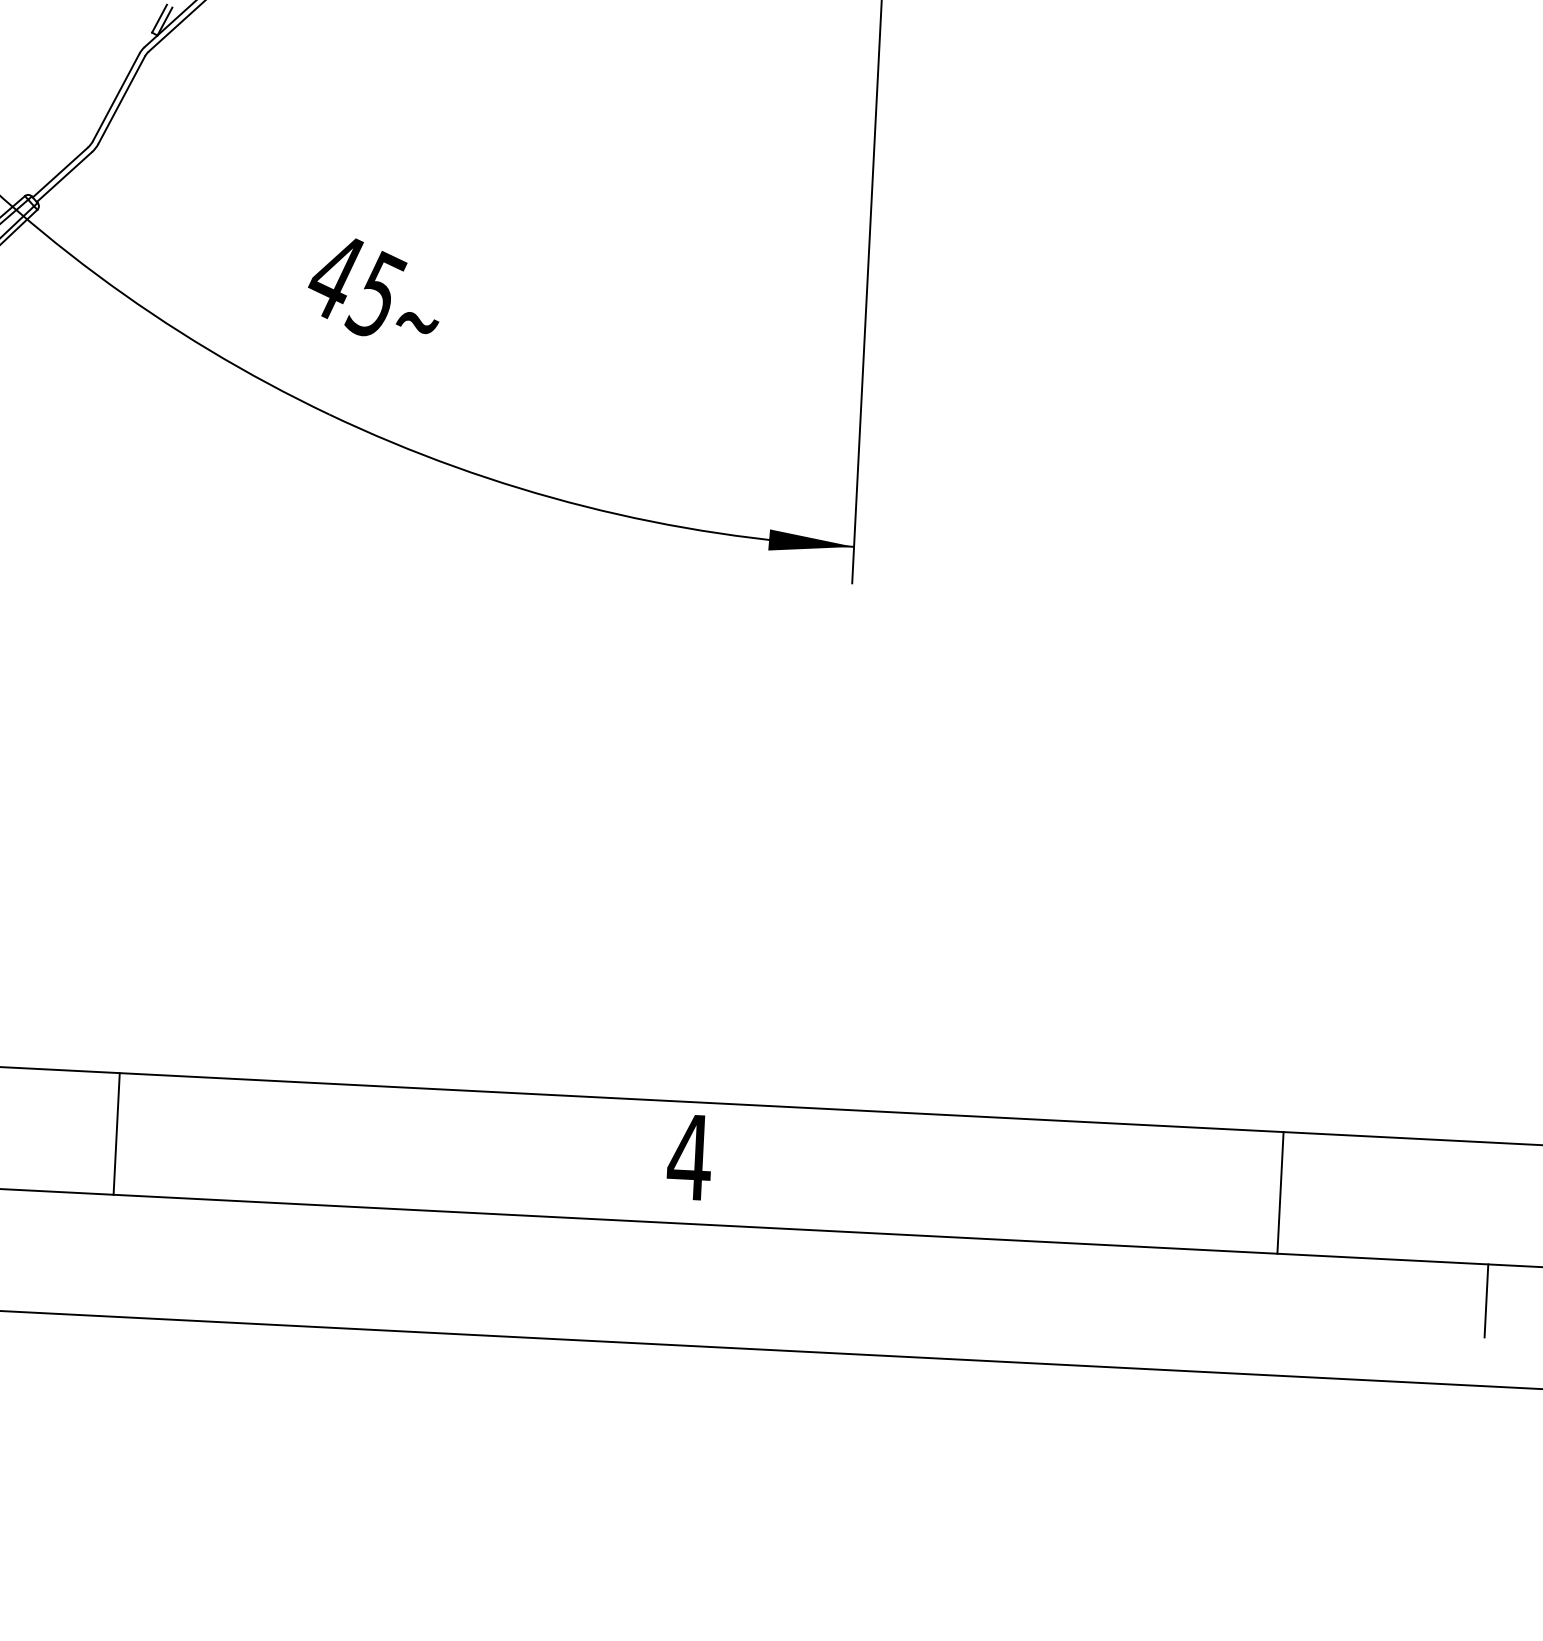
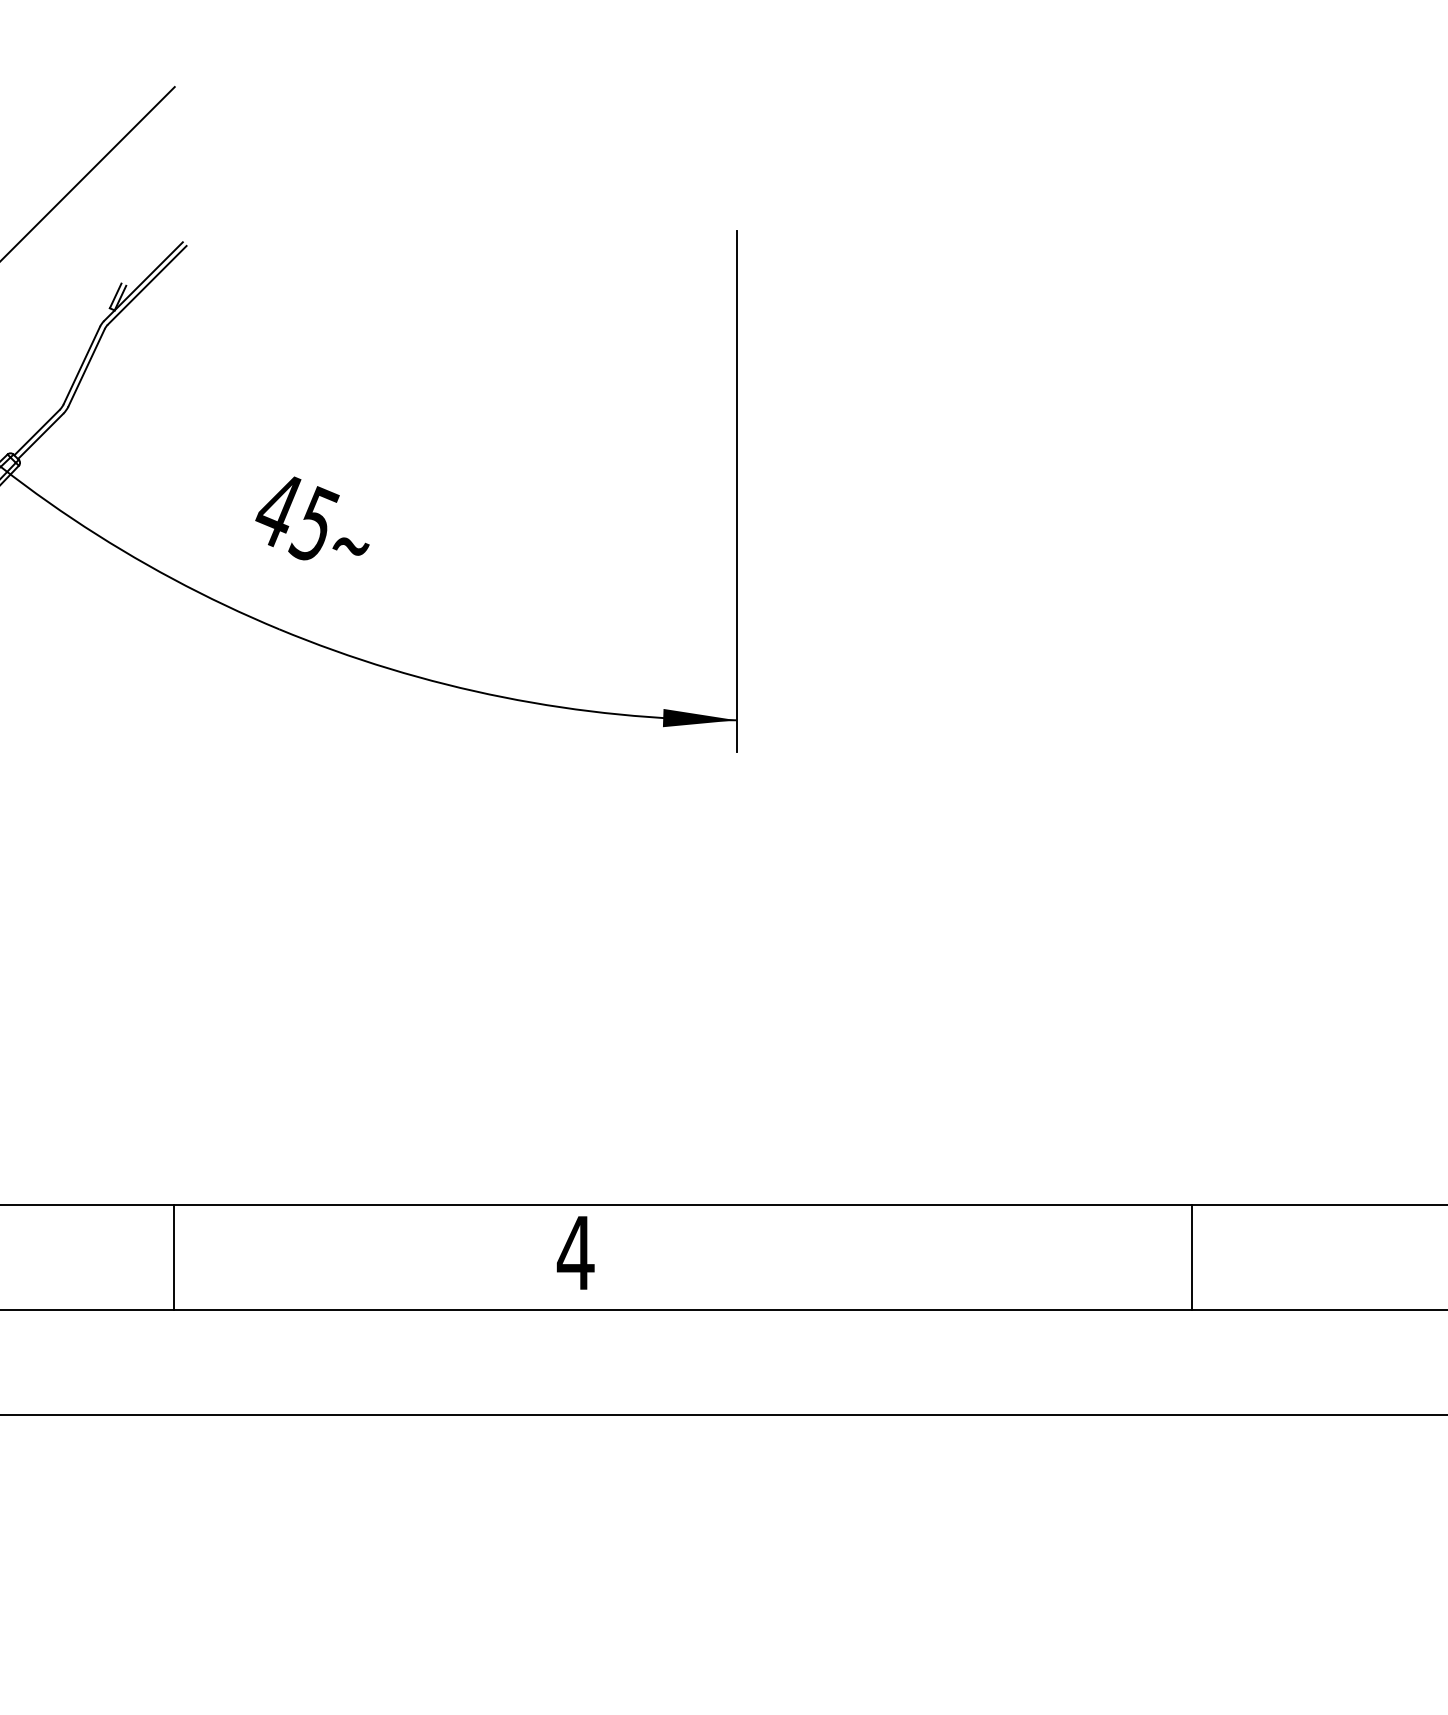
line: (116, 1133) -> (174, 1257), moved
text: (689, 1156) -> (575, 1252), moved
line: (1280, 1192) -> (1191, 1257), moved
line: (1485, 1300) -> (1313, 1341), removed

